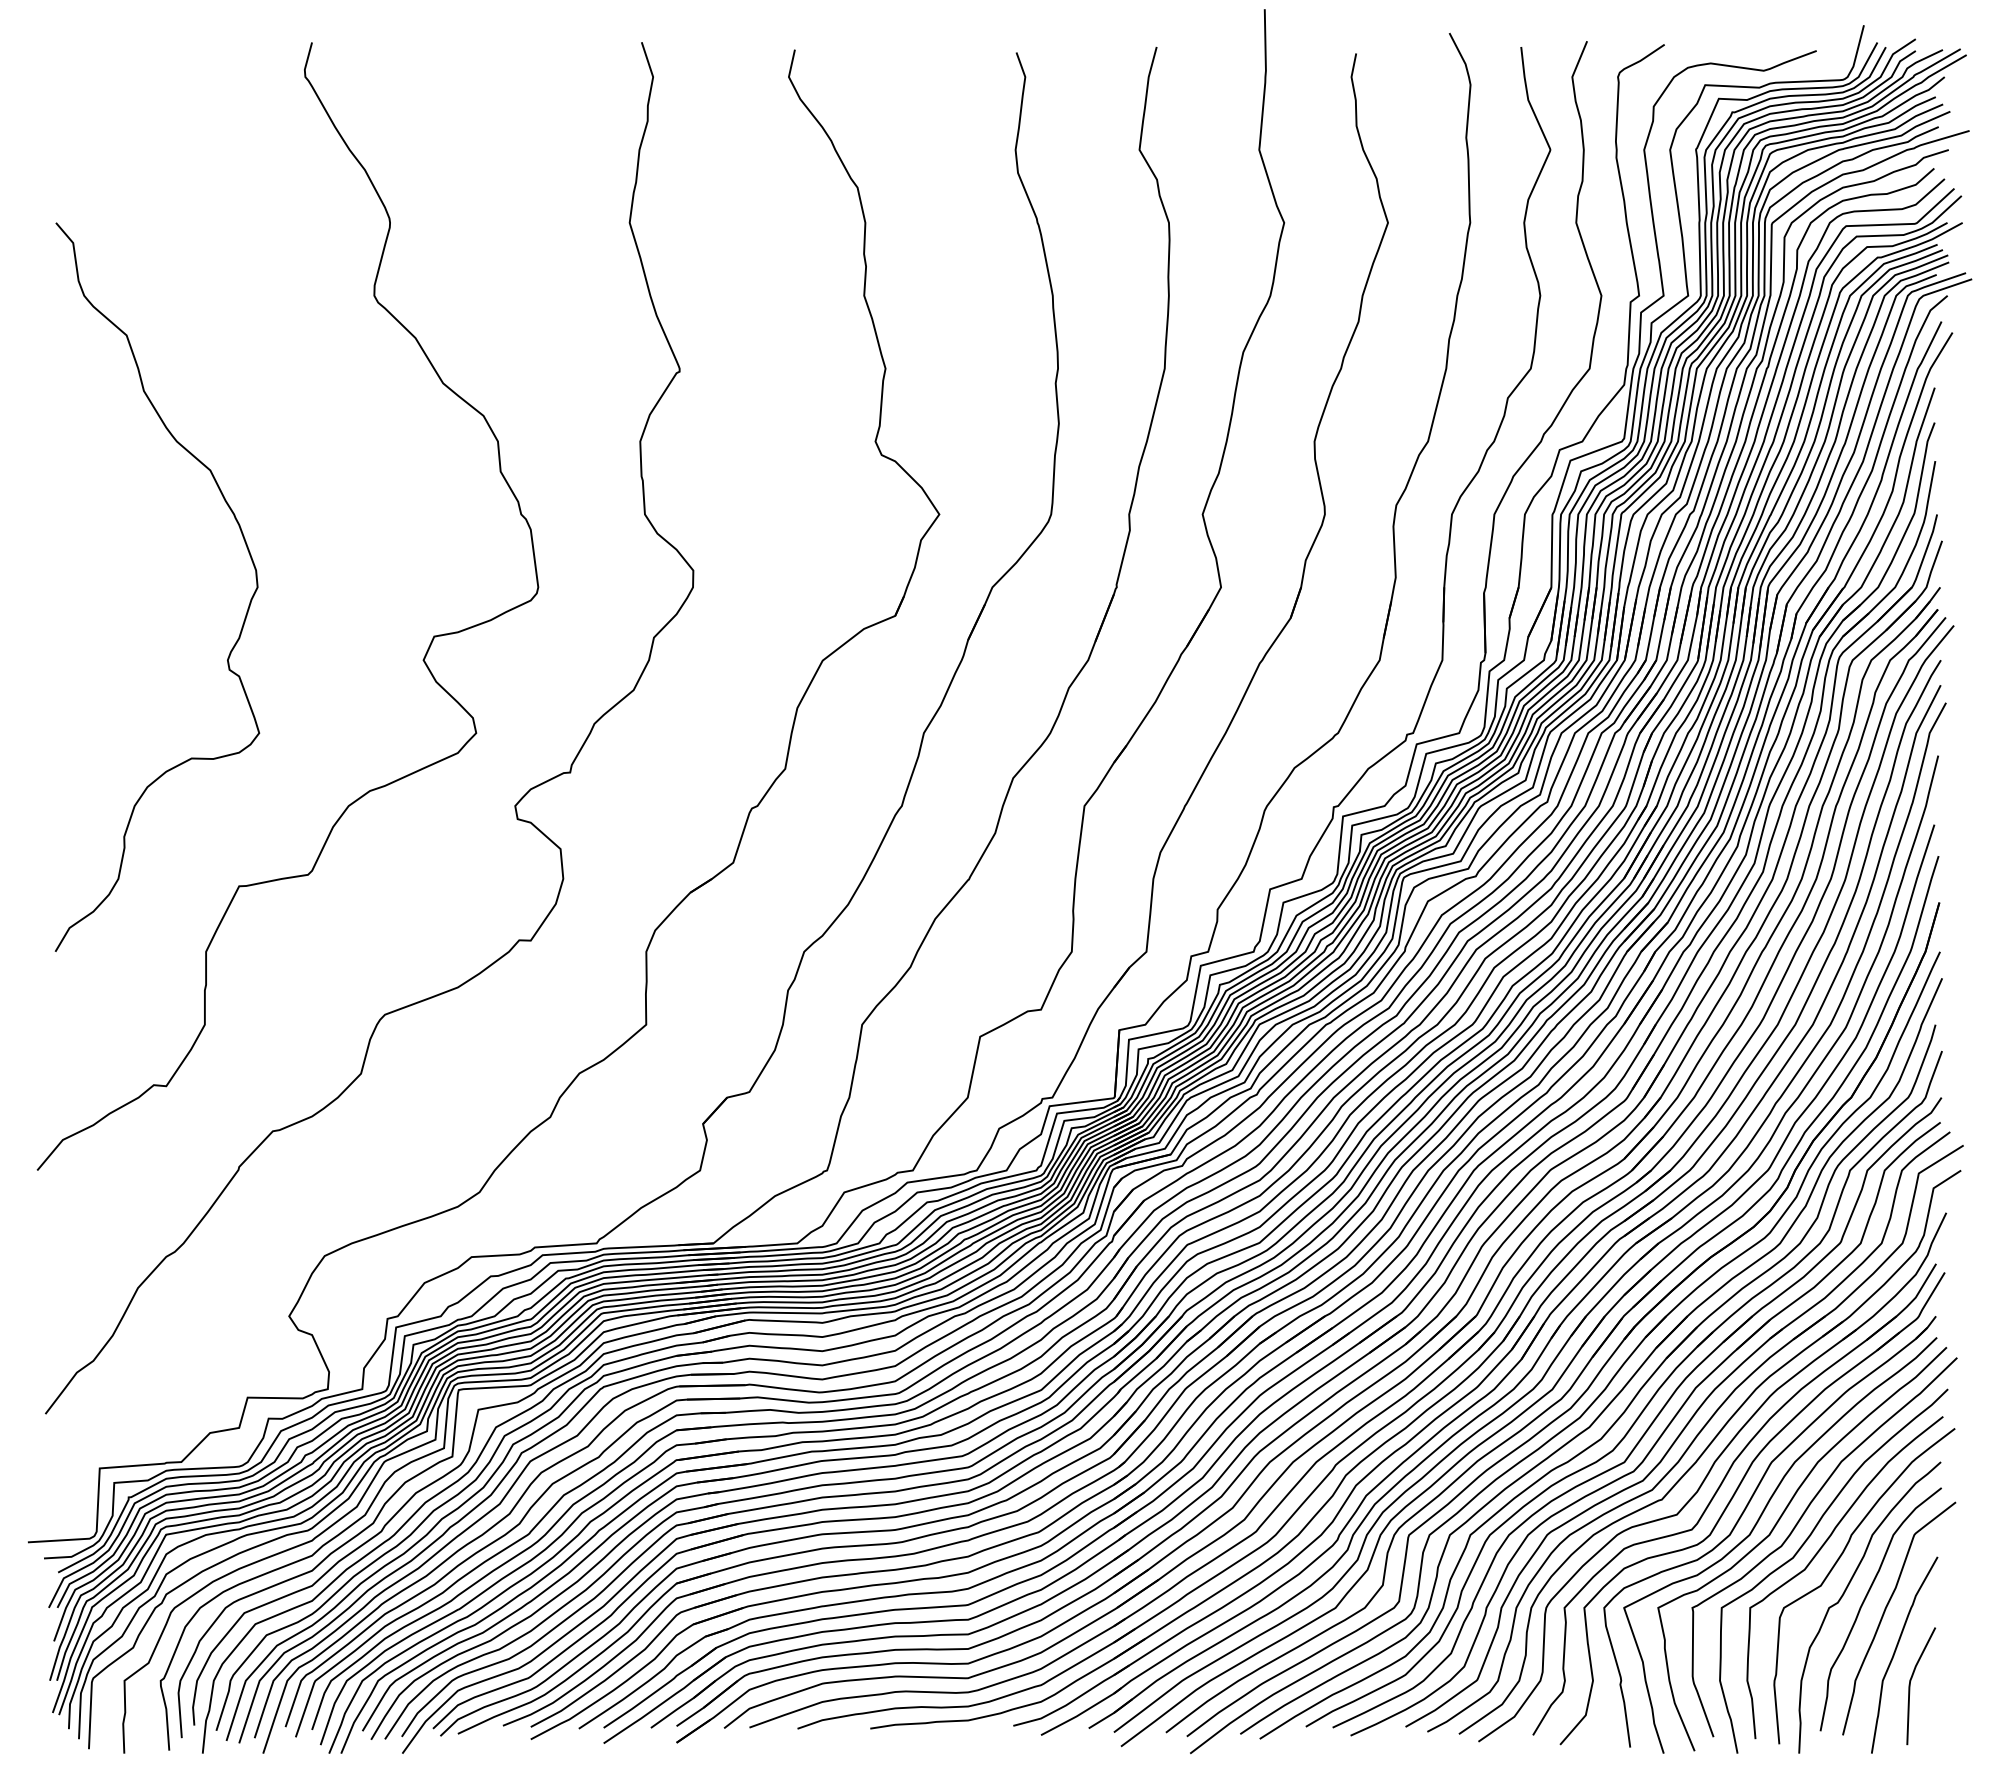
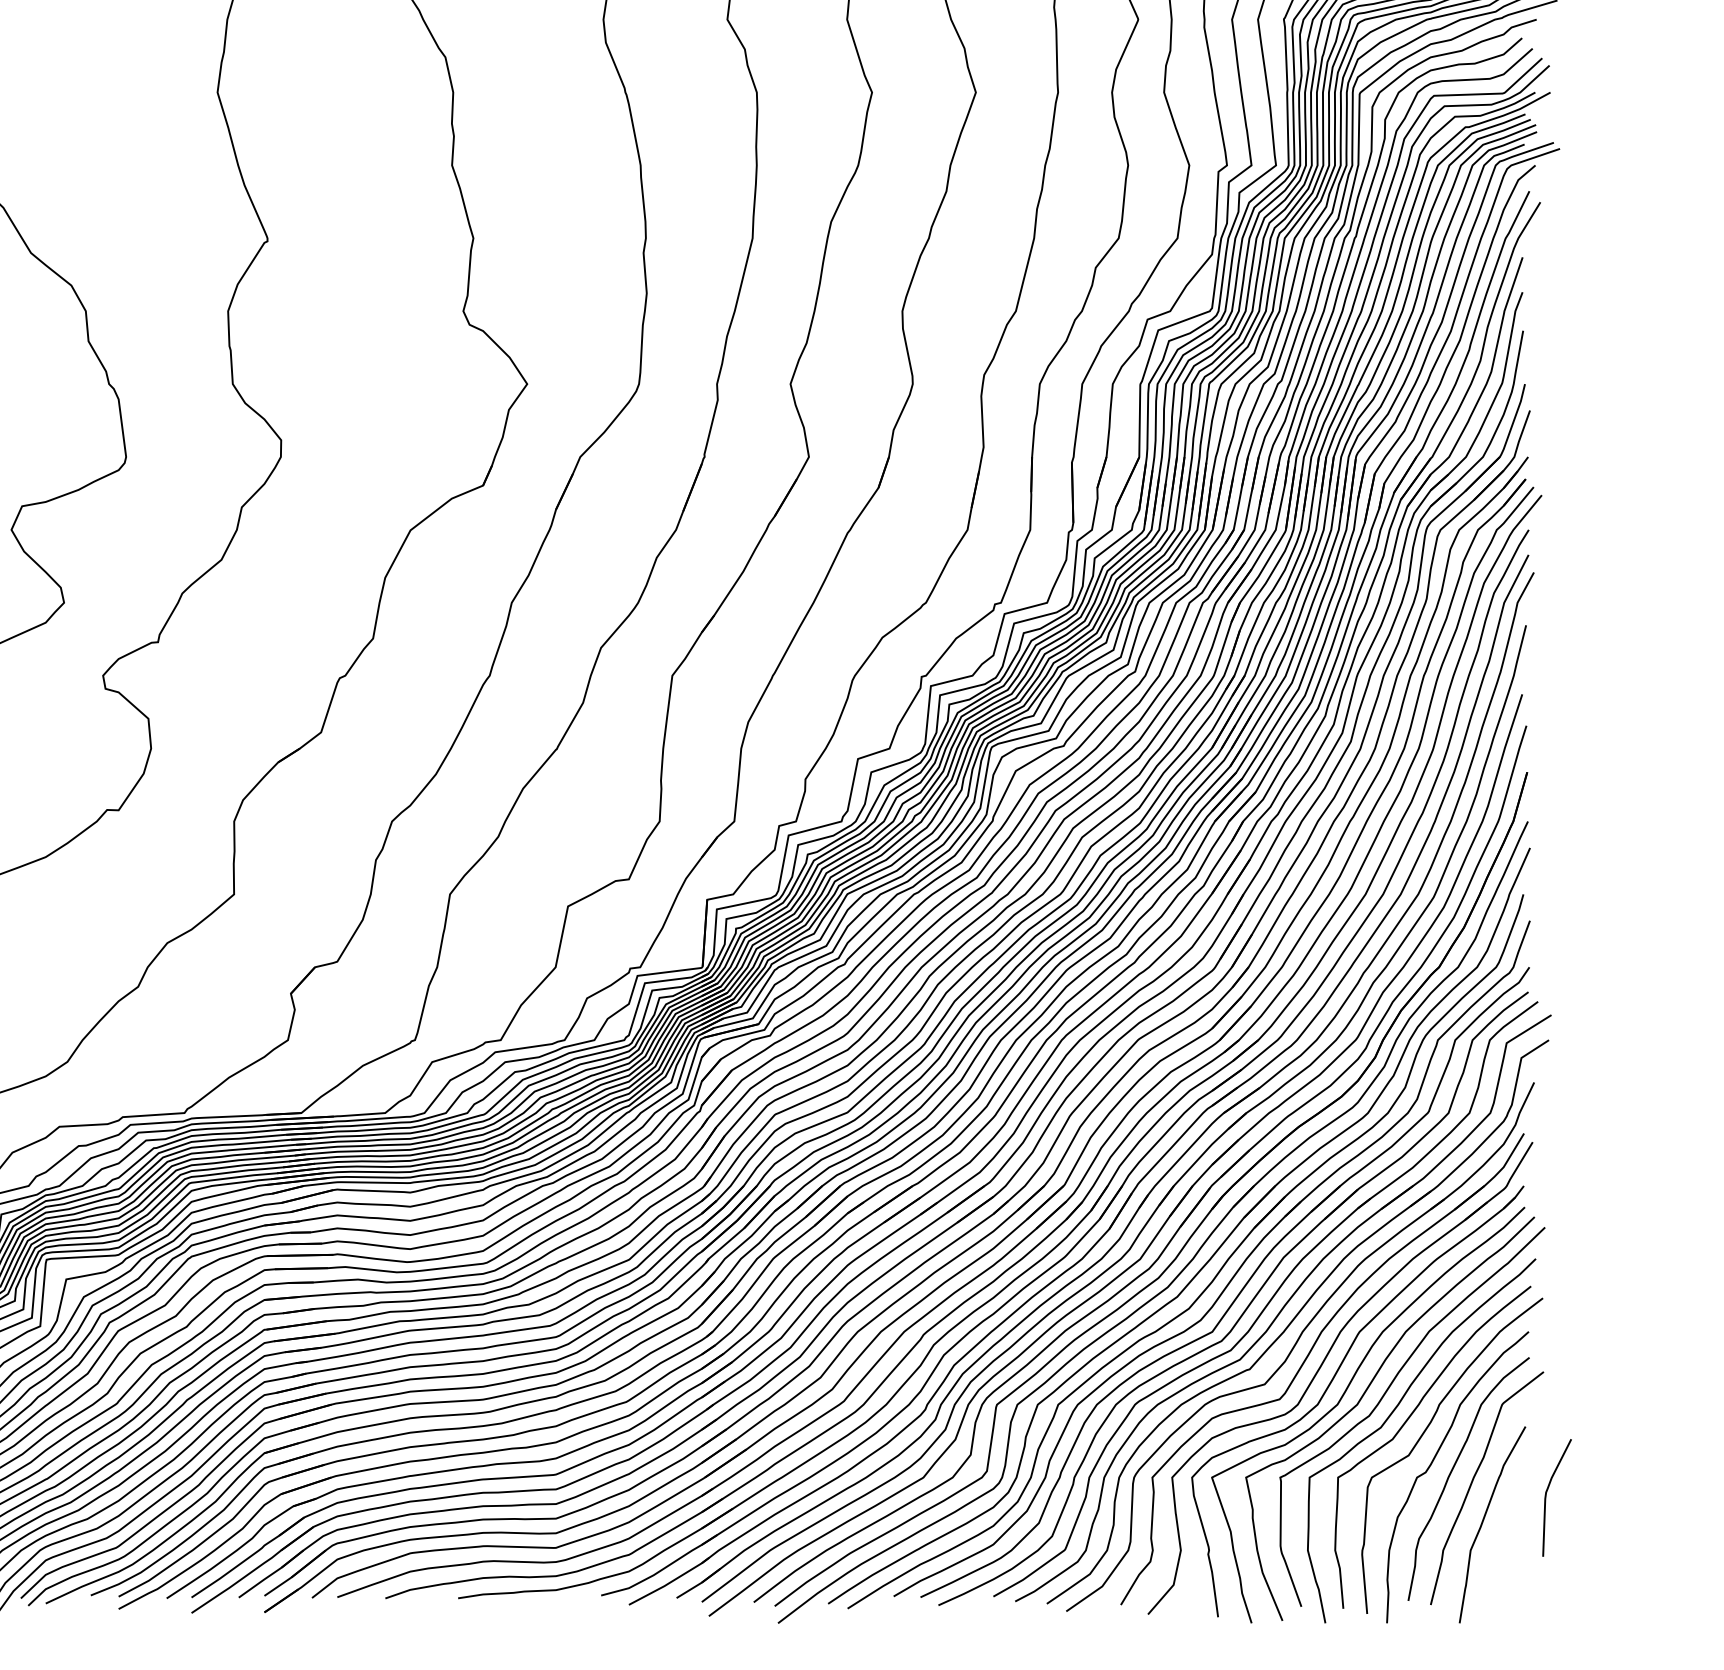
curve: (1910, 1686) -> (1546, 1498), moved

